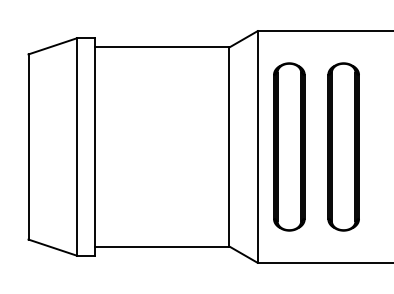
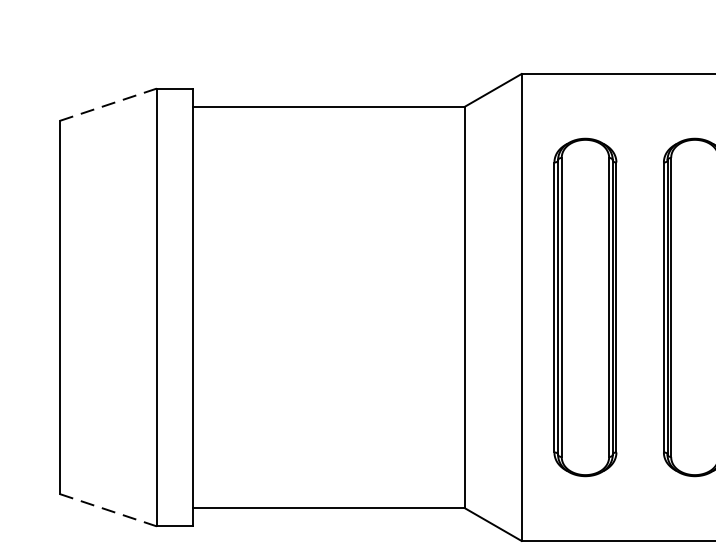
line: (53, 46) -> (110, 104), solid -> dashed
line: (53, 247) -> (110, 510), solid -> dashed

